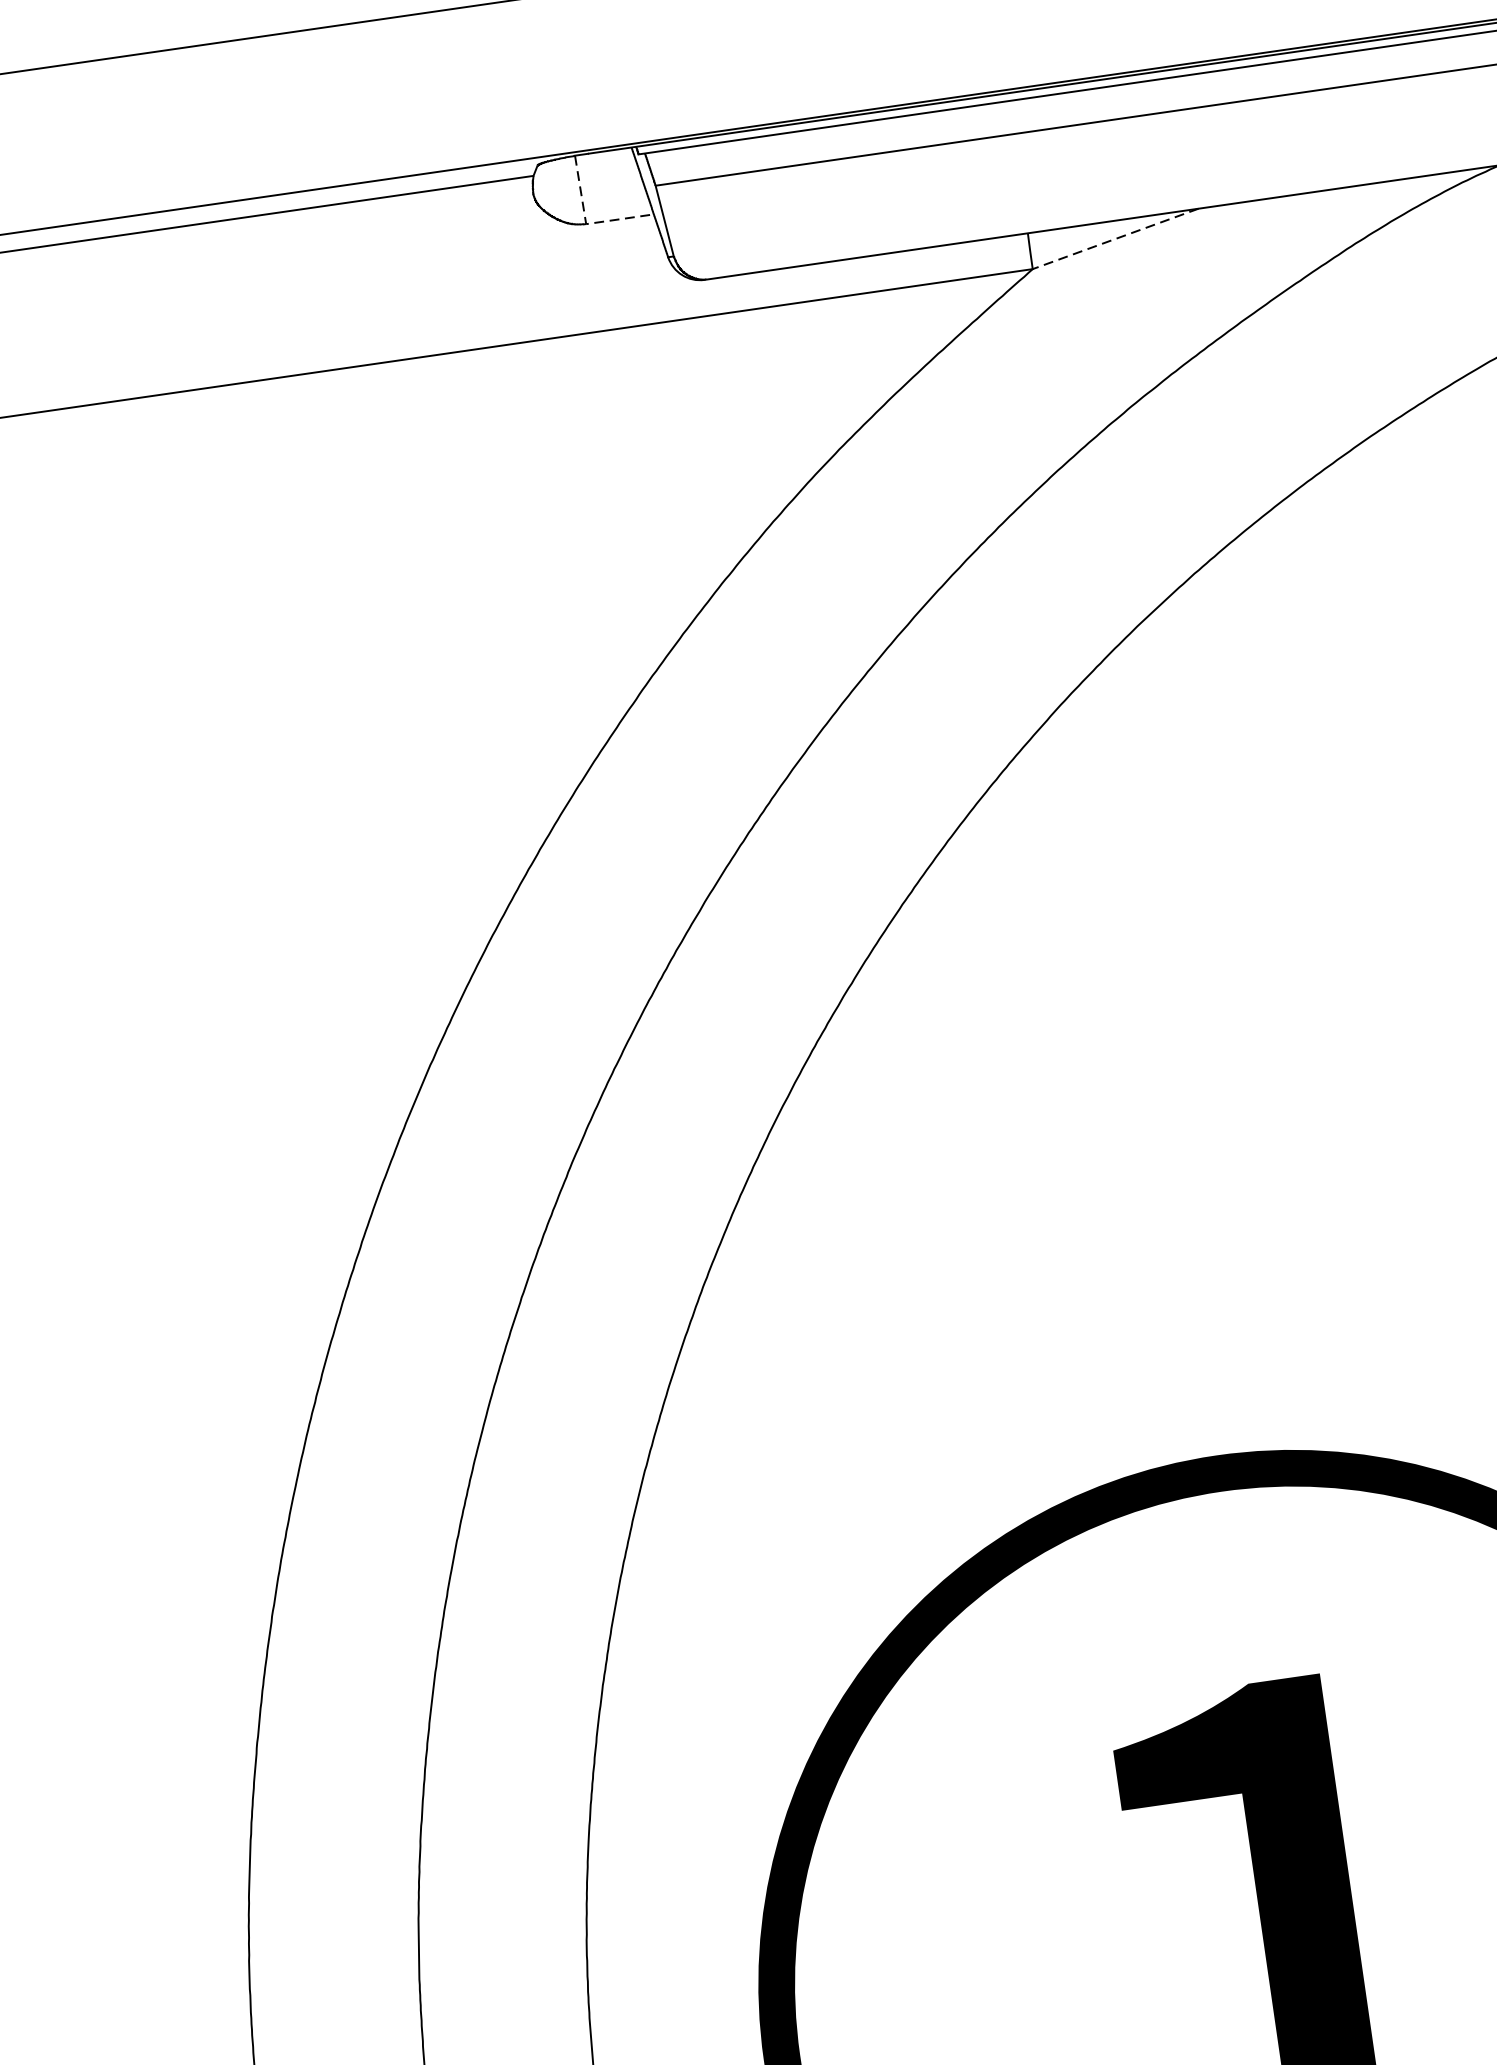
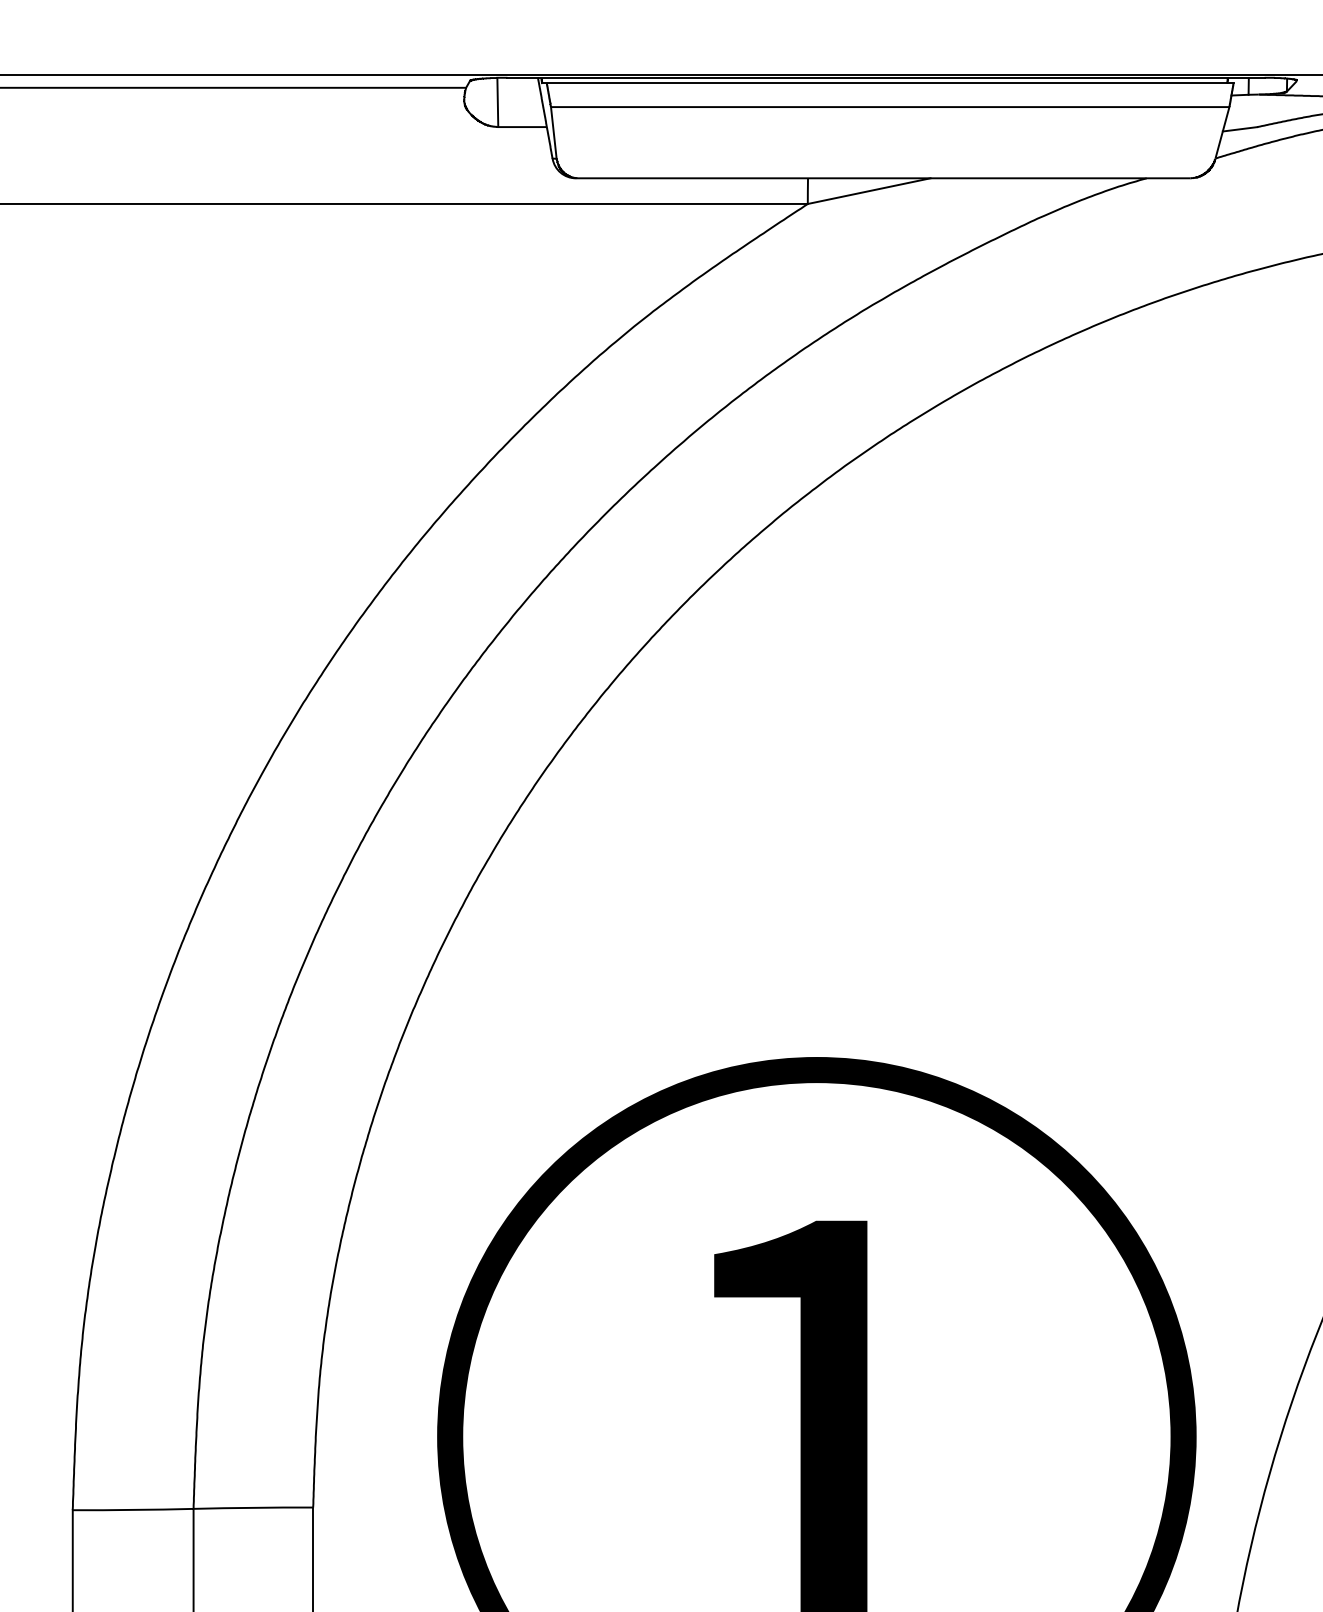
line: (586, 224) -> (498, 127), dashed -> solid
line: (1116, 239) -> (869, 191), dashed -> solid

